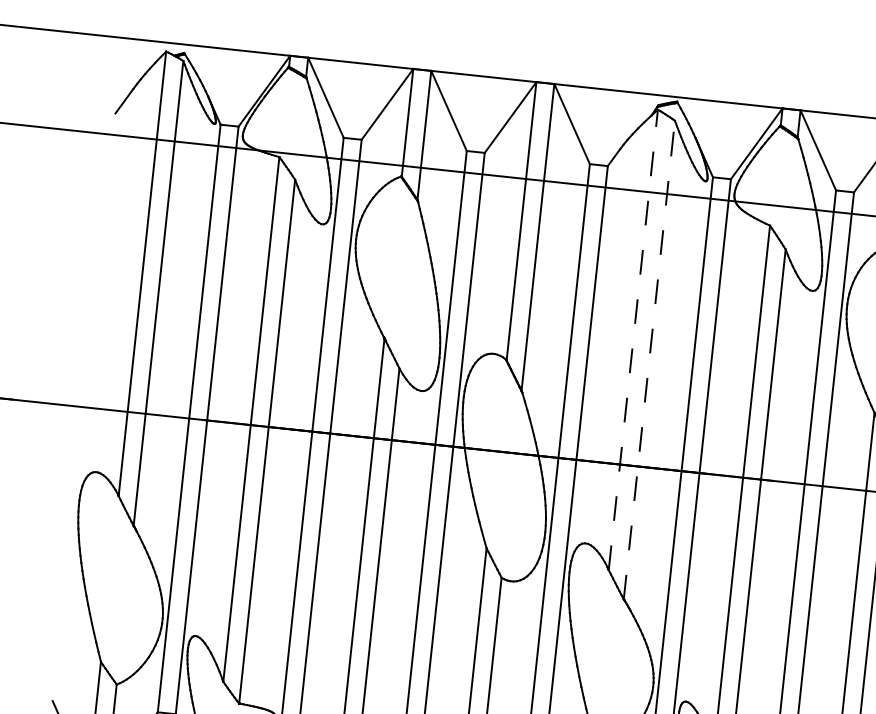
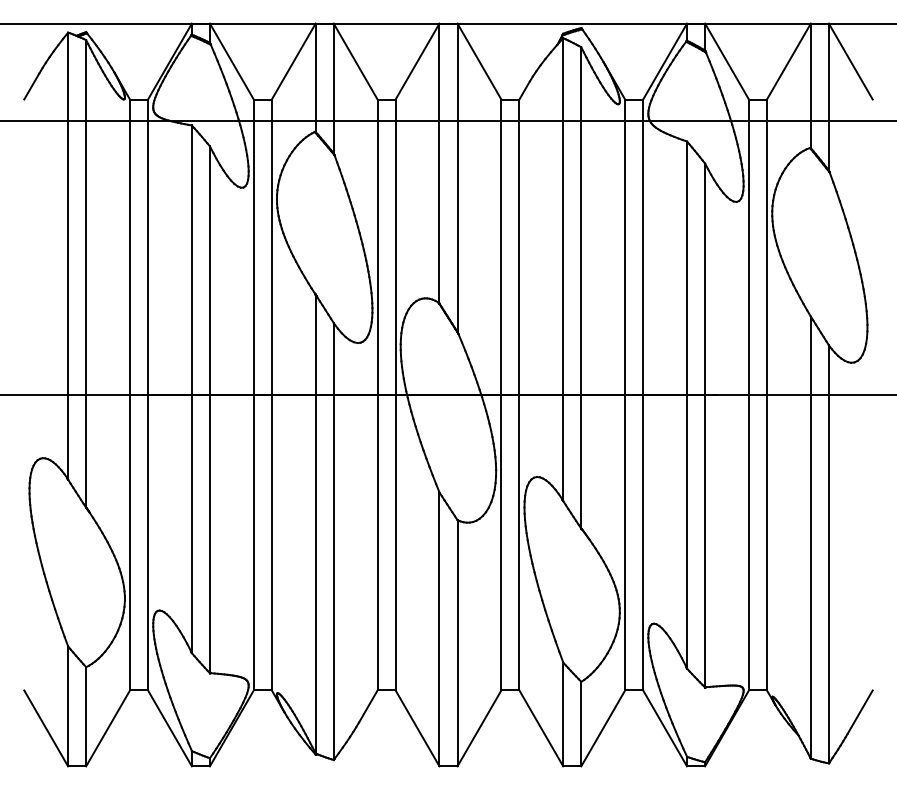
line: (633, 339) -> (563, 269), dashed -> solid
line: (649, 360) -> (581, 288), dashed -> solid

